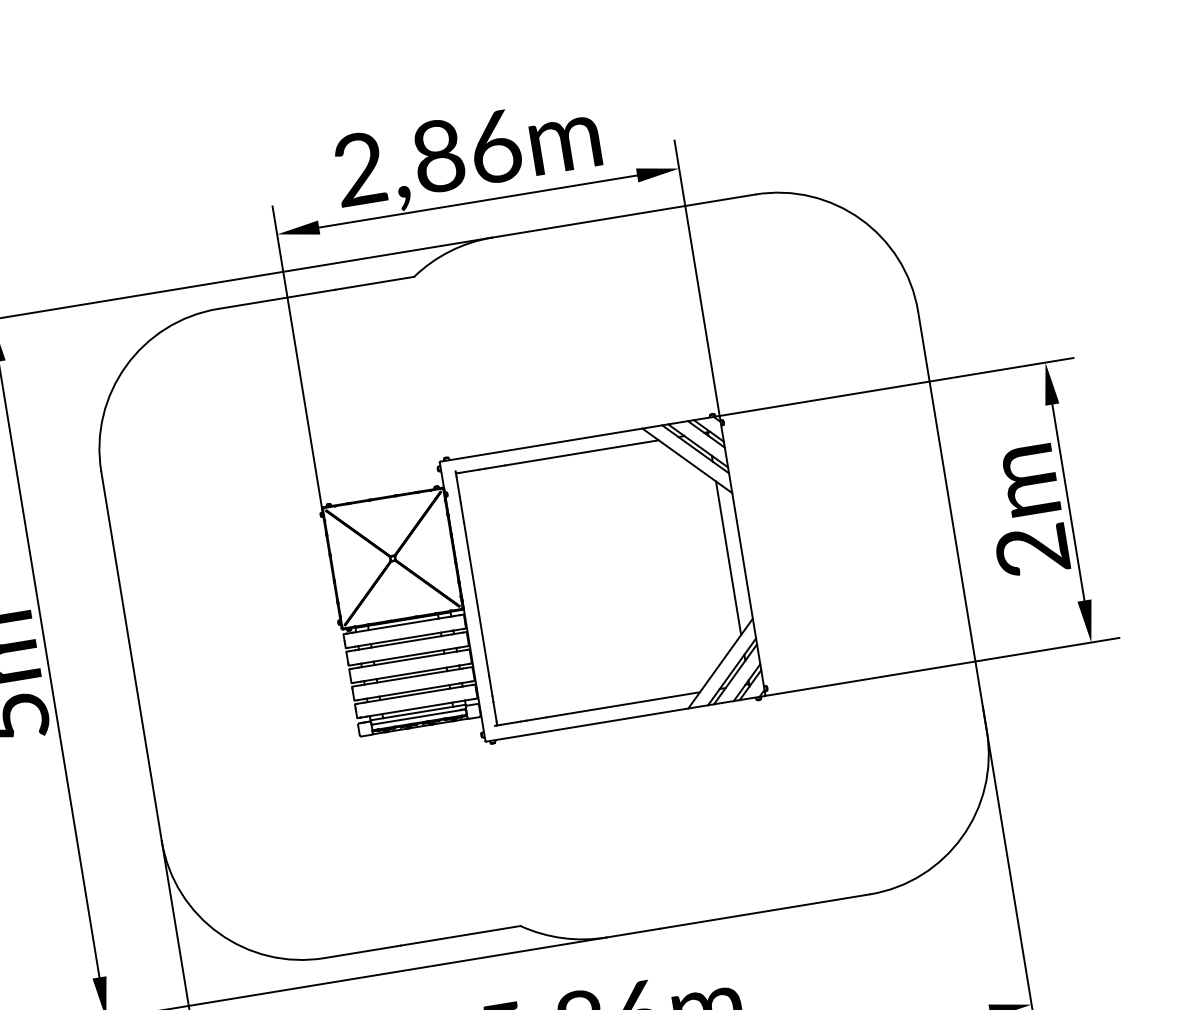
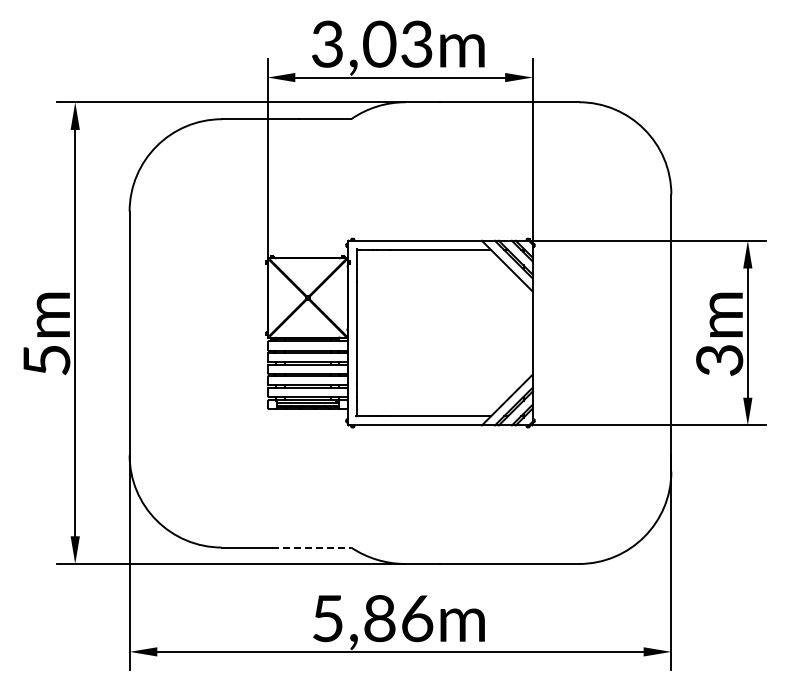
text: (427, 156) -> (372, 43), 2,86m -> 3,03m
text: (1033, 550) -> (720, 360), 2m -> 3m
line: (728, 557) -> (523, 332), removed
line: (461, 935) -> (312, 547), solid -> dashed

